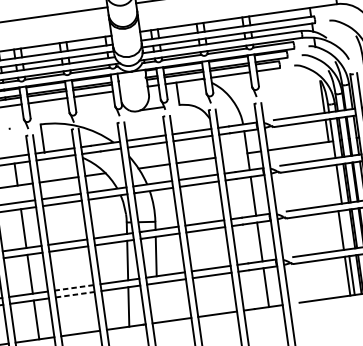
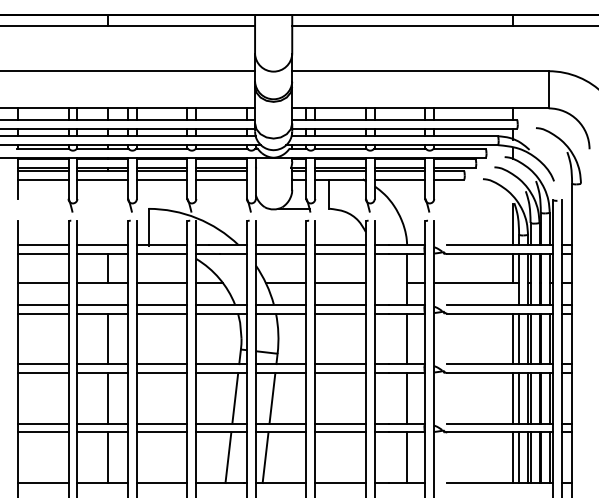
line: (334, 184) -> (513, 338), added
line: (345, 230) -> (519, 398), added
line: (73, 287) -> (161, 423), dashed -> solid
line: (75, 294) -> (162, 432), dashed -> solid
line: (157, 302) -> (265, 457), added

